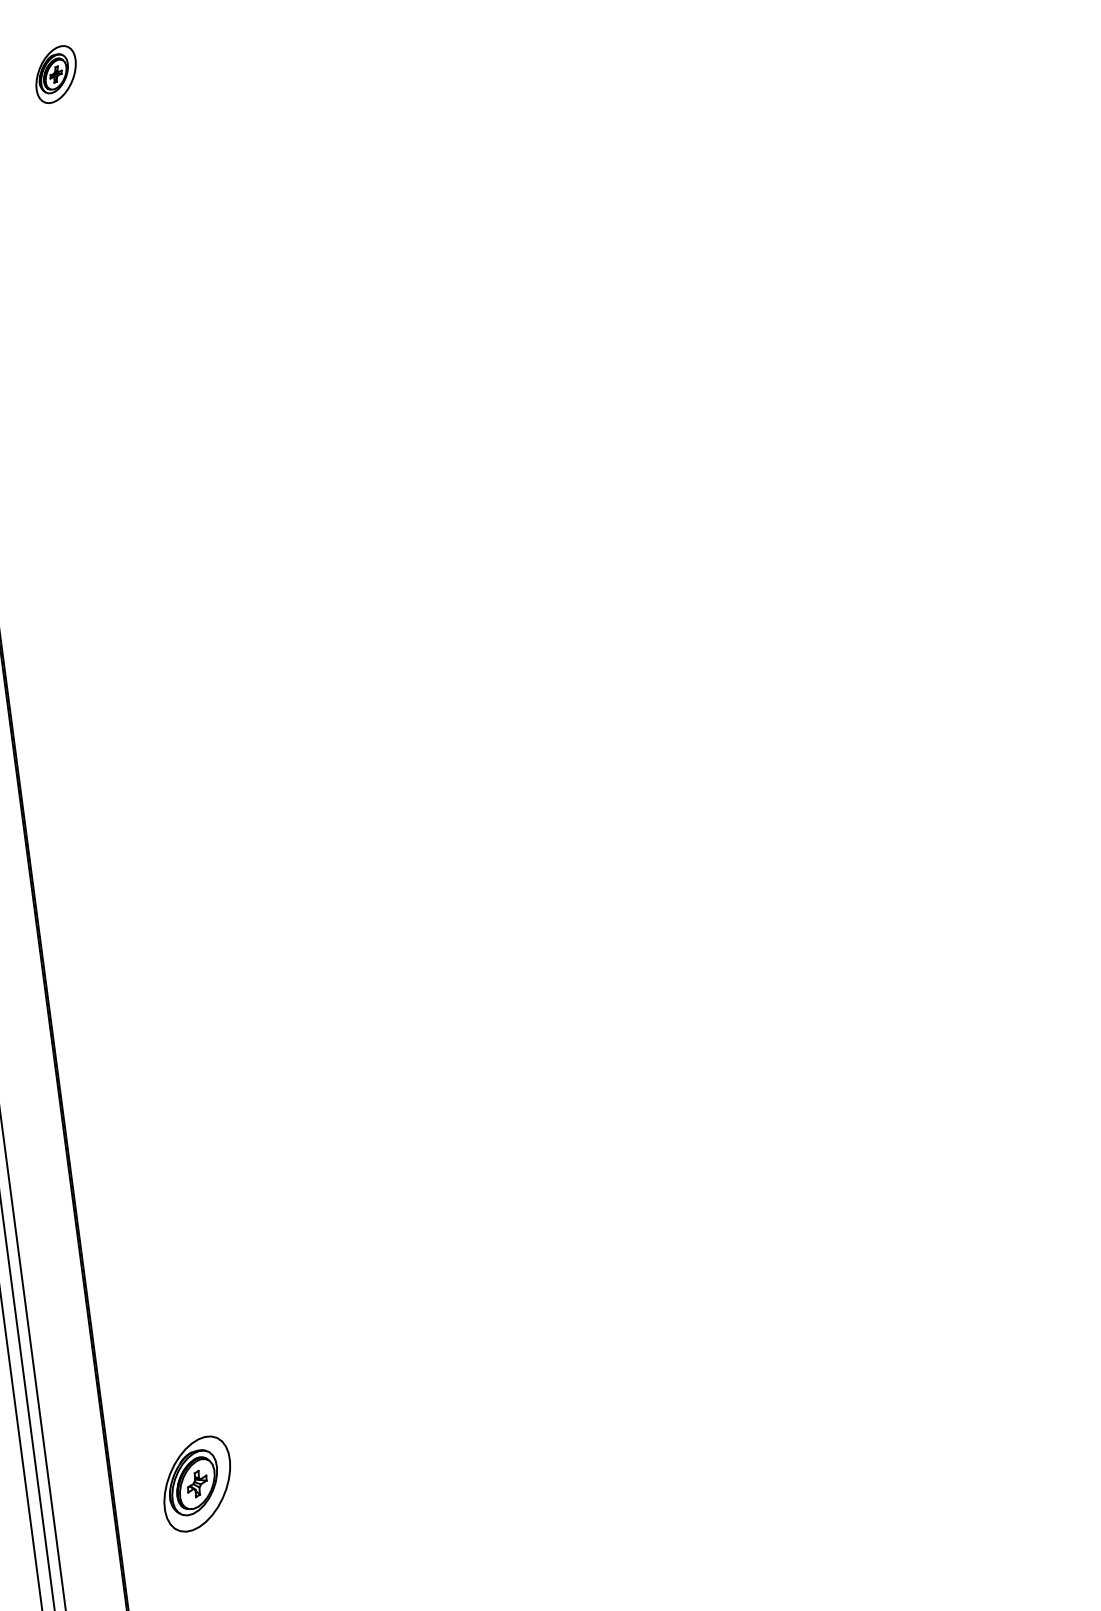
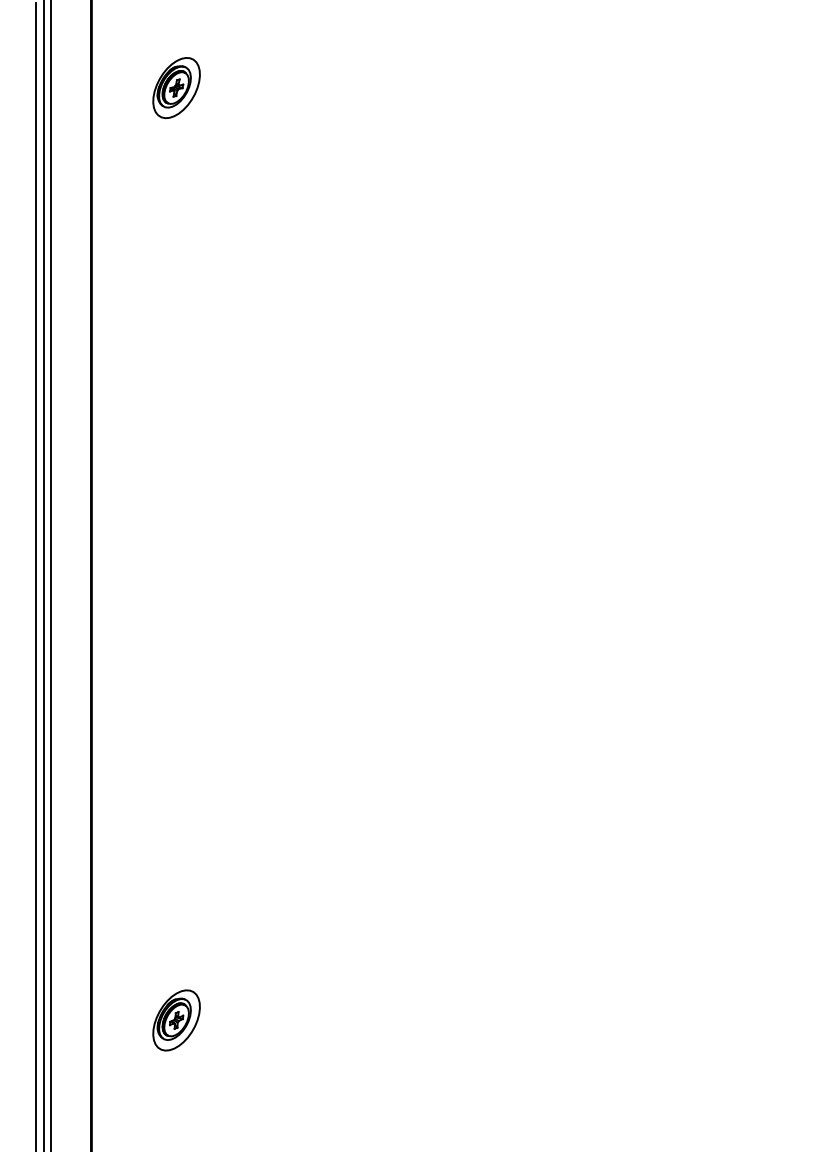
part: (56, 74) -> (176, 88), size x1.67
part: (197, 1484) -> (176, 1020), moved

